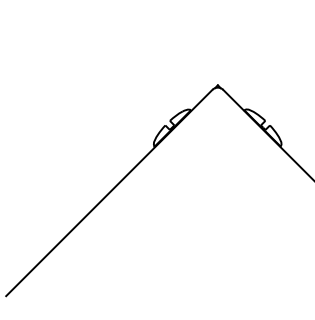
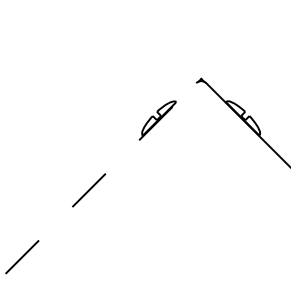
line: (109, 193) -> (101, 178), solid -> dashed

